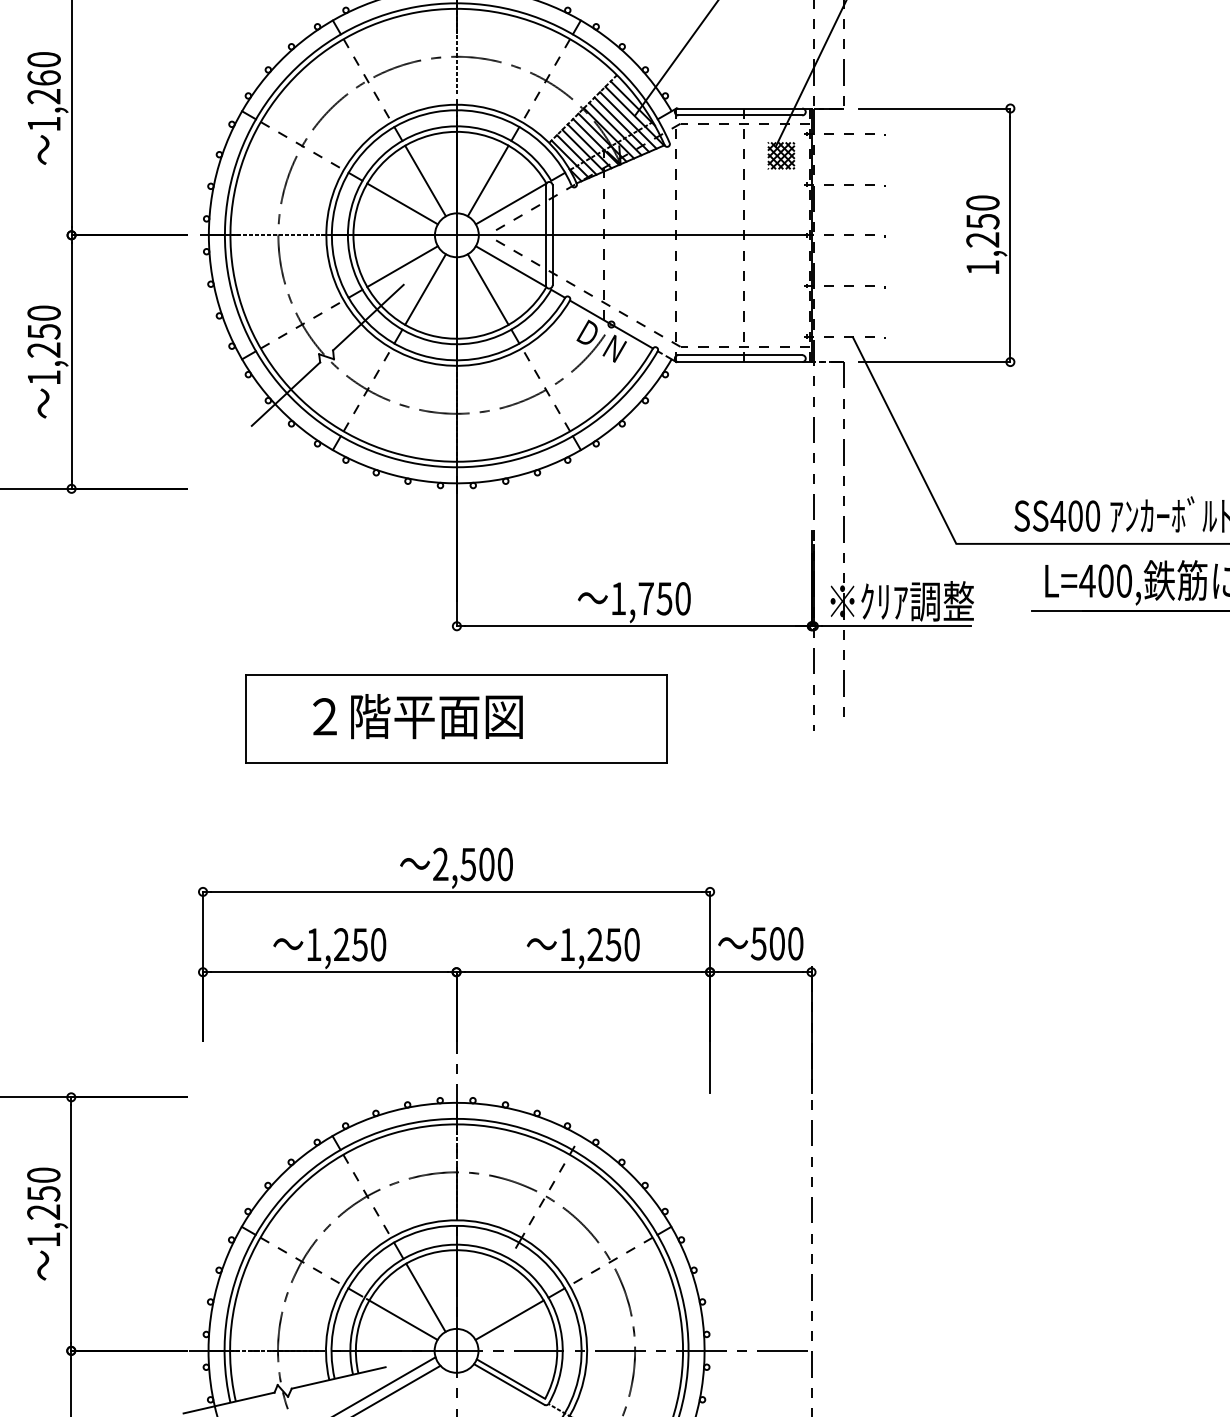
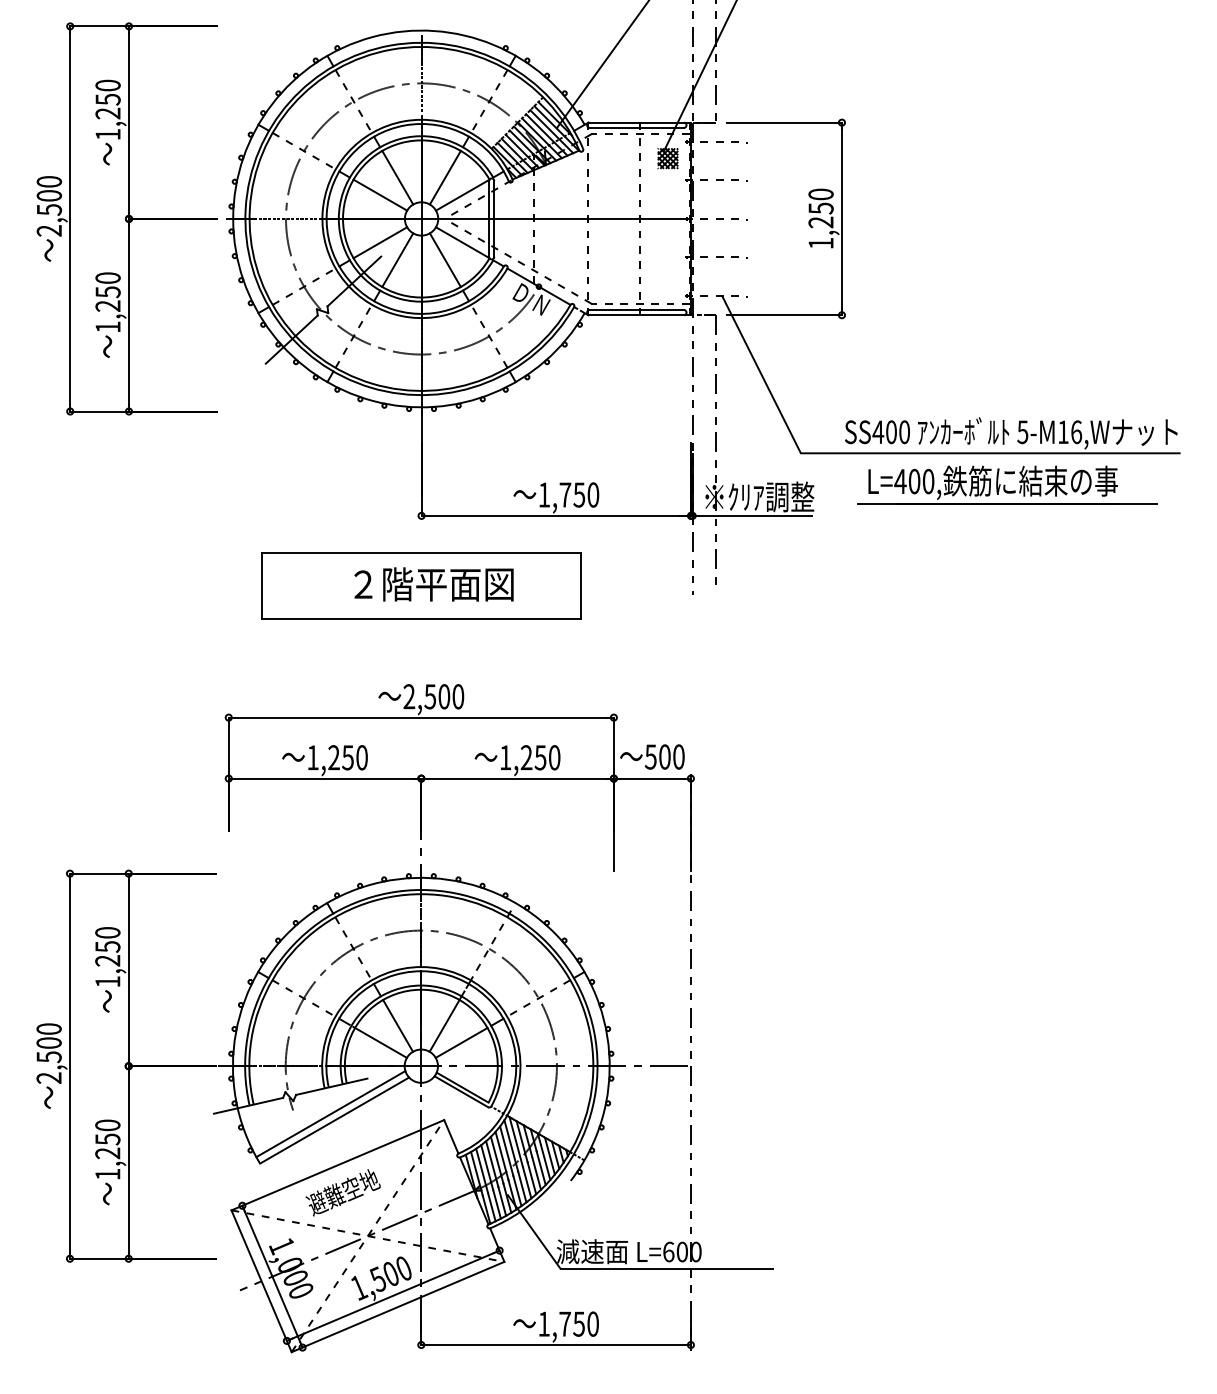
text: (43, 78) -> (107, 99), 1,260 -> 1,250
text: (417, 716) -> (433, 584), moved
line: (489, 1292) -> (446, 1021), added

